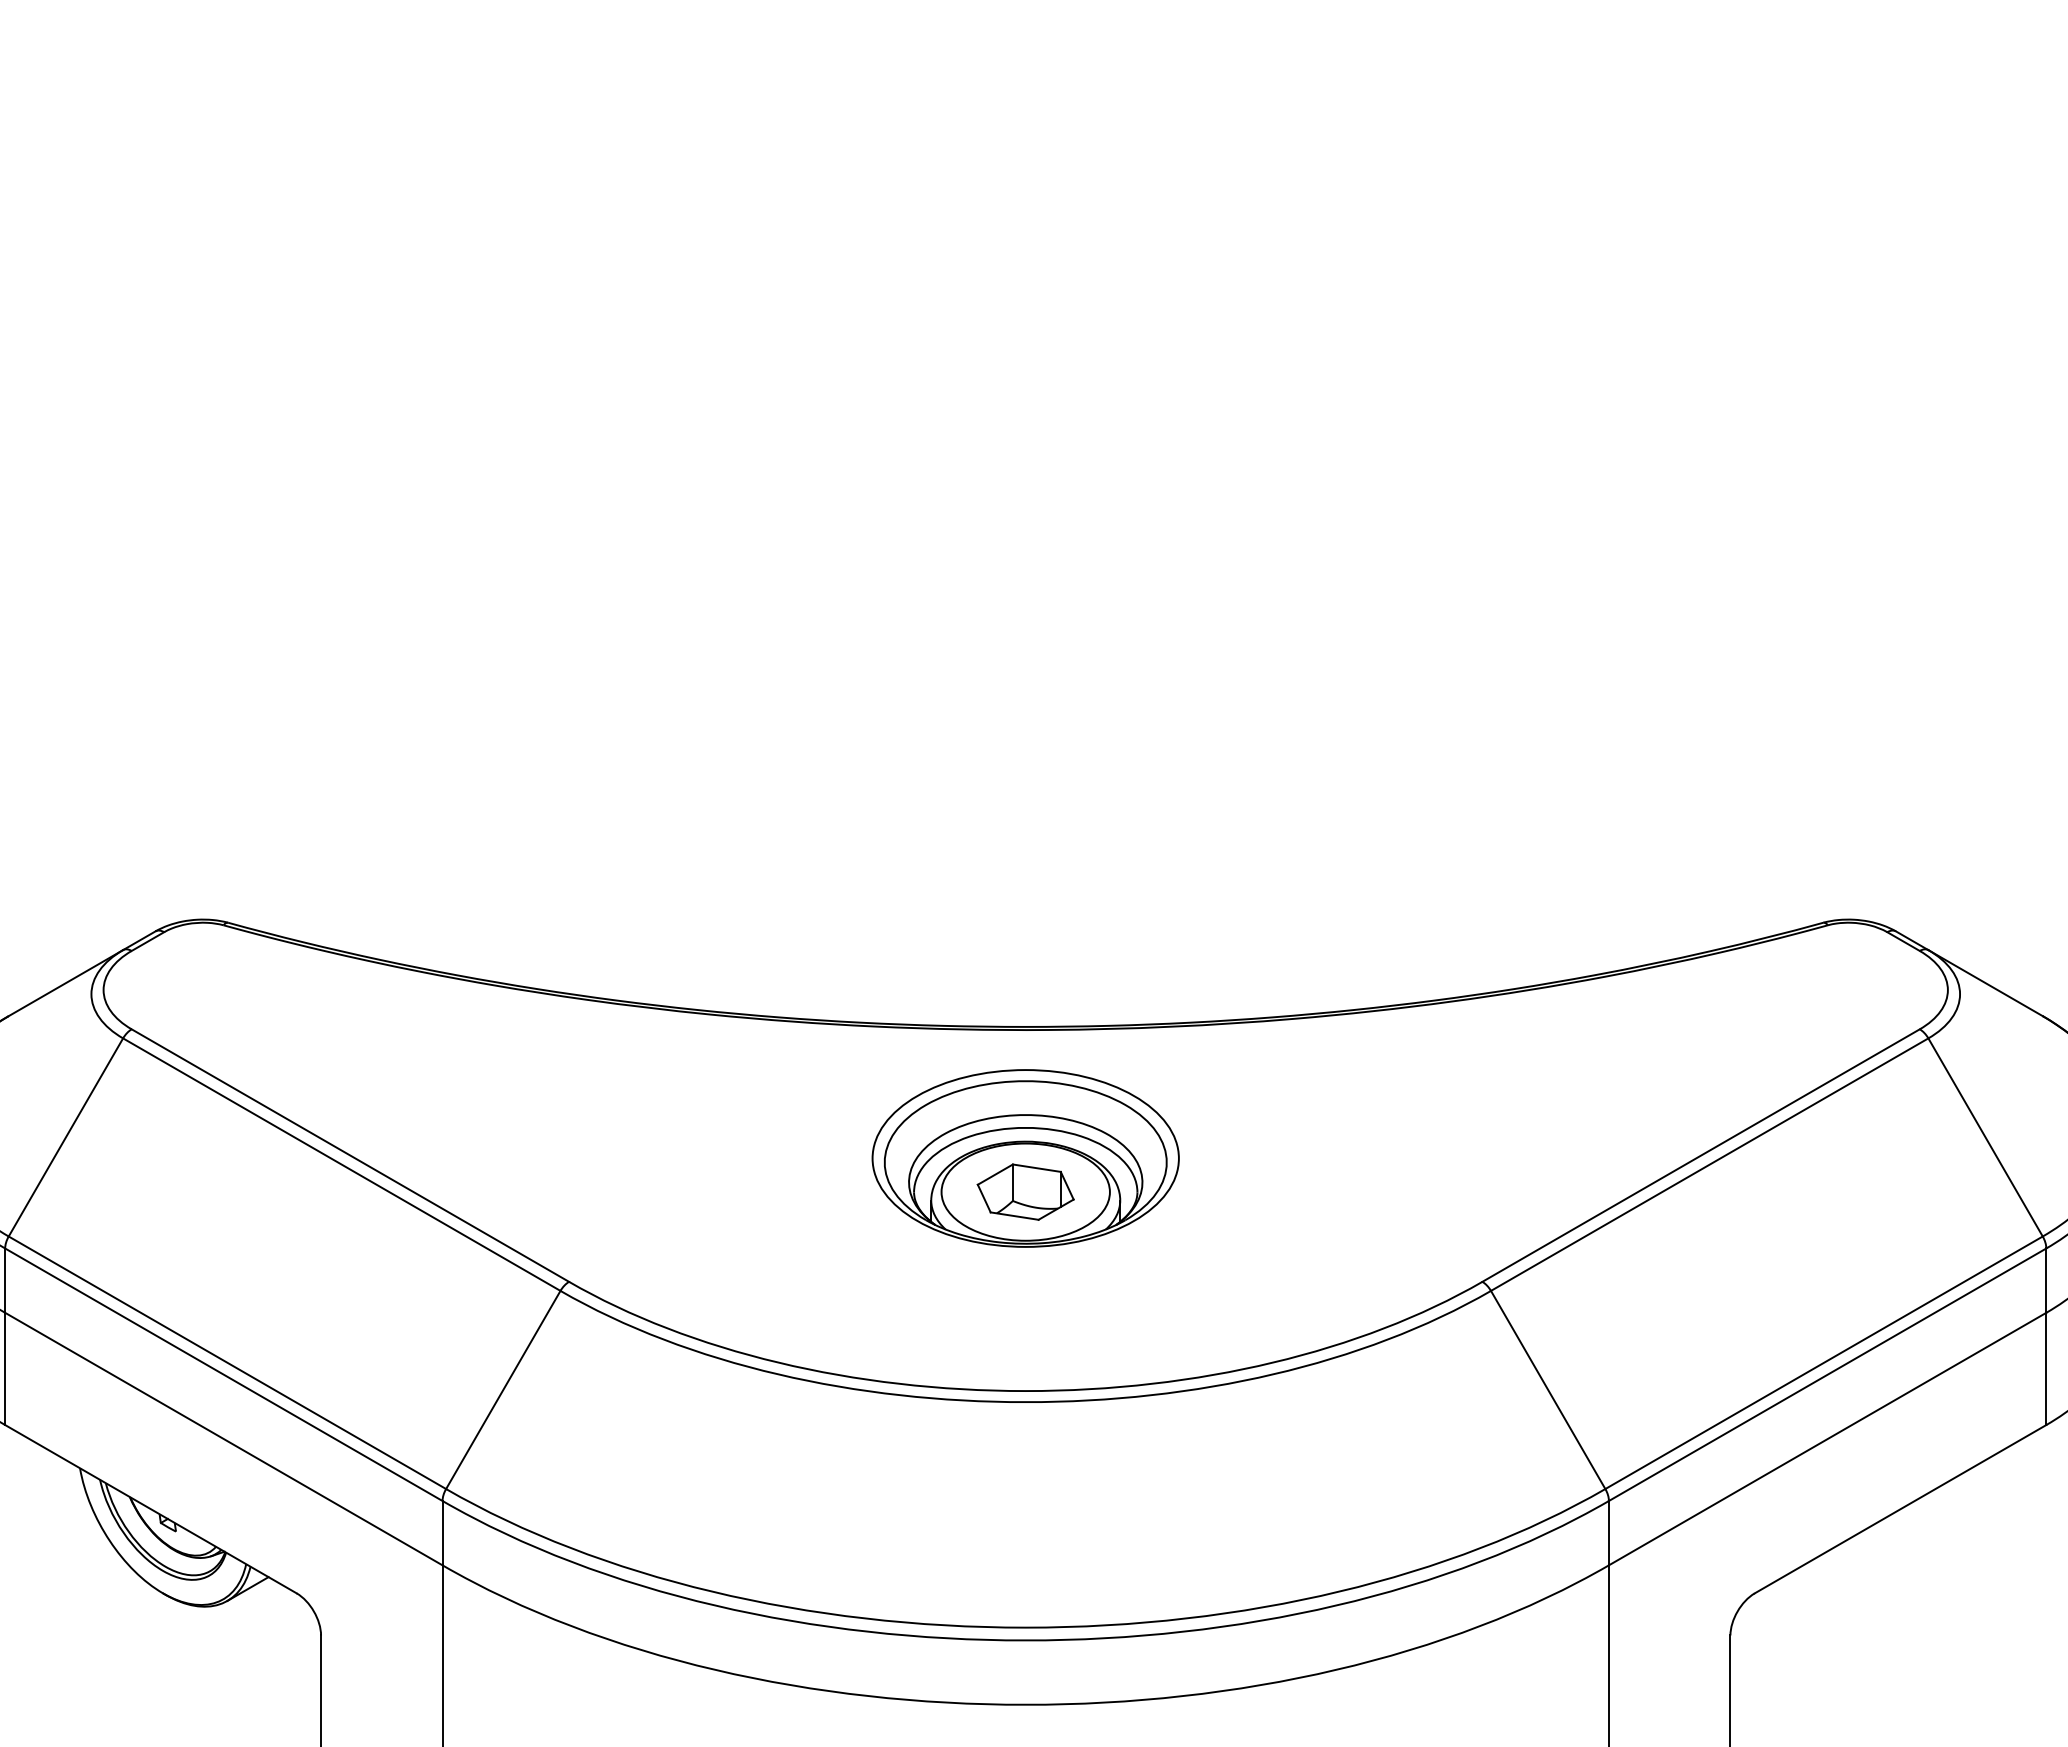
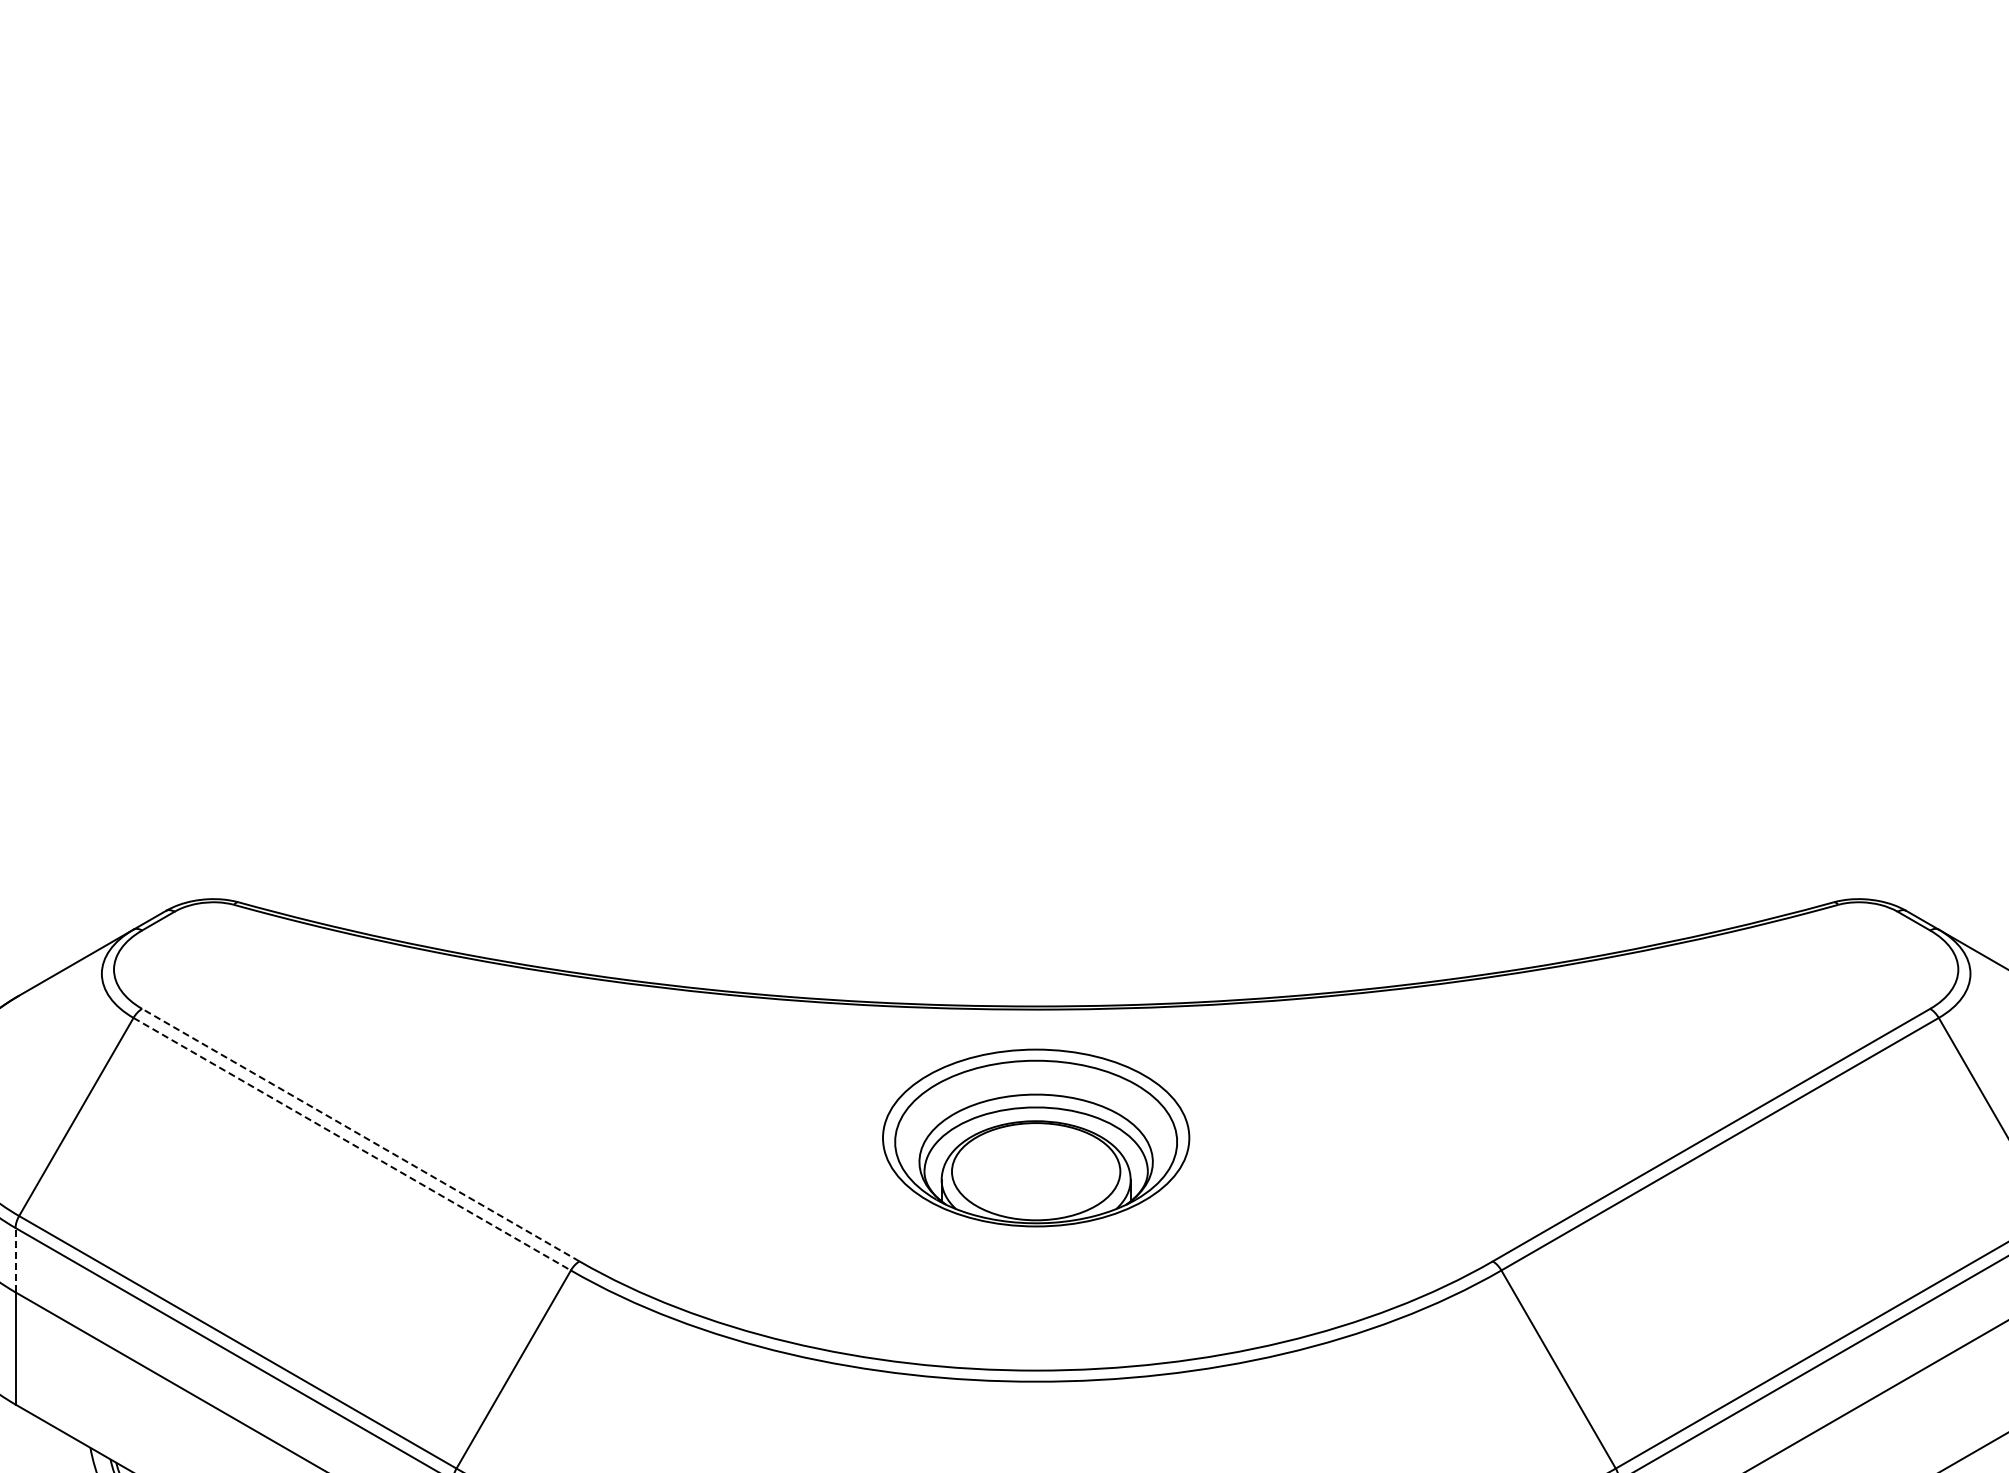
line: (350, 1155) -> (360, 1135), solid -> dashed
line: (341, 1164) -> (351, 1144), solid -> dashed
part: (1025, 1191) -> (1035, 1171), removed
line: (5, 1280) -> (15, 1260), solid -> dashed

